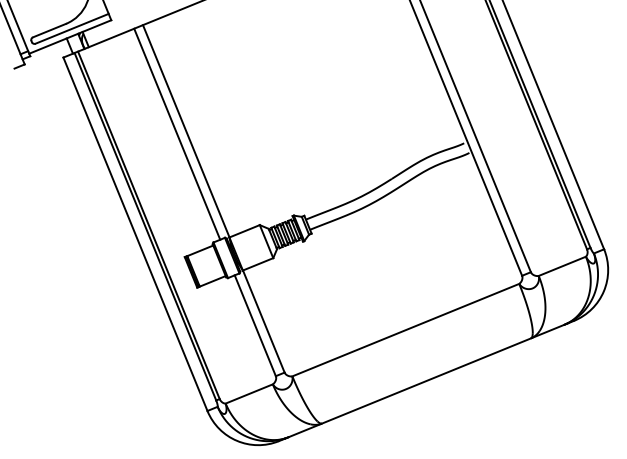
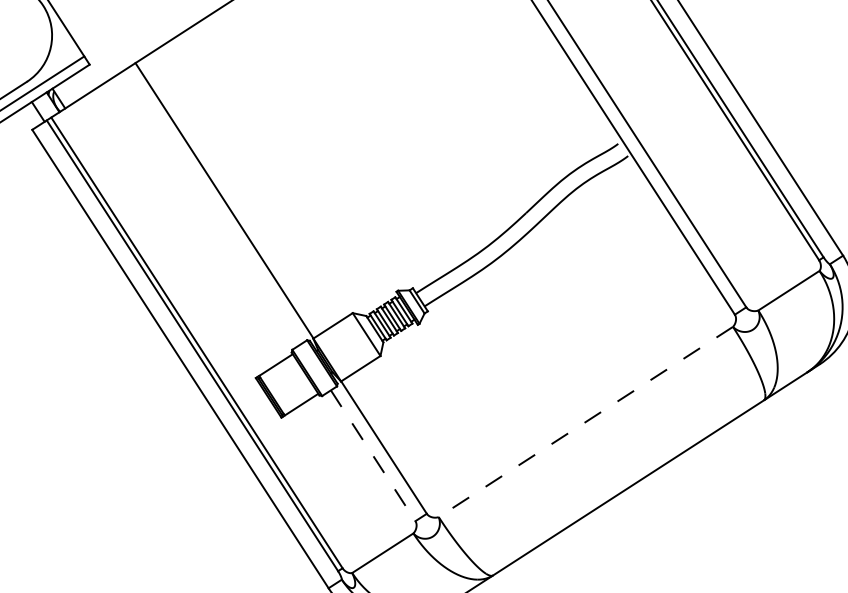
line: (177, 133) -> (212, 206), removed
line: (255, 326) -> (373, 456), solid -> dashed
line: (405, 330) -> (585, 422), solid -> dashed

